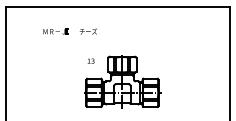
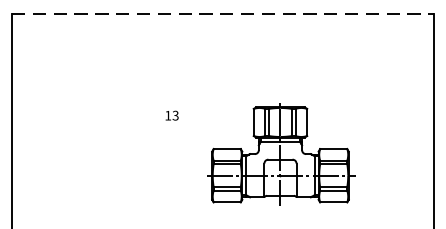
line: (118, 7) -> (223, 14), solid -> dashed
part: (69, 31) -> (131, 59), removed
part: (122, 81) -> (280, 154), moved

